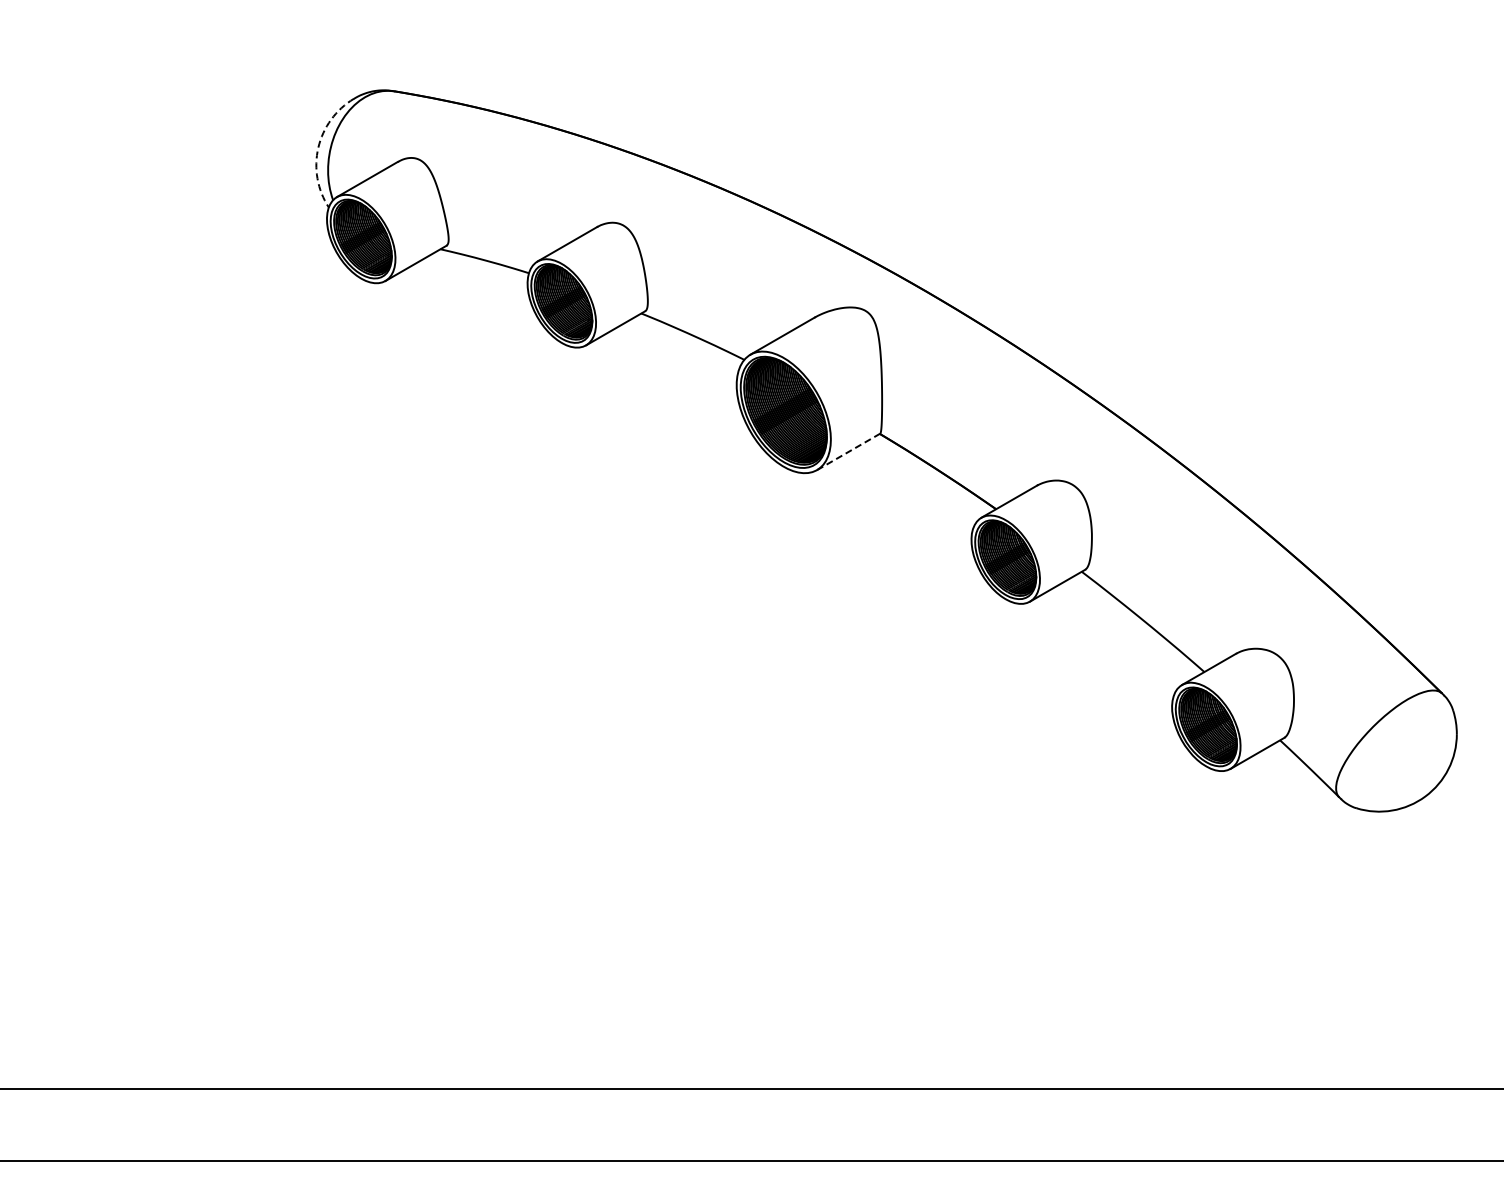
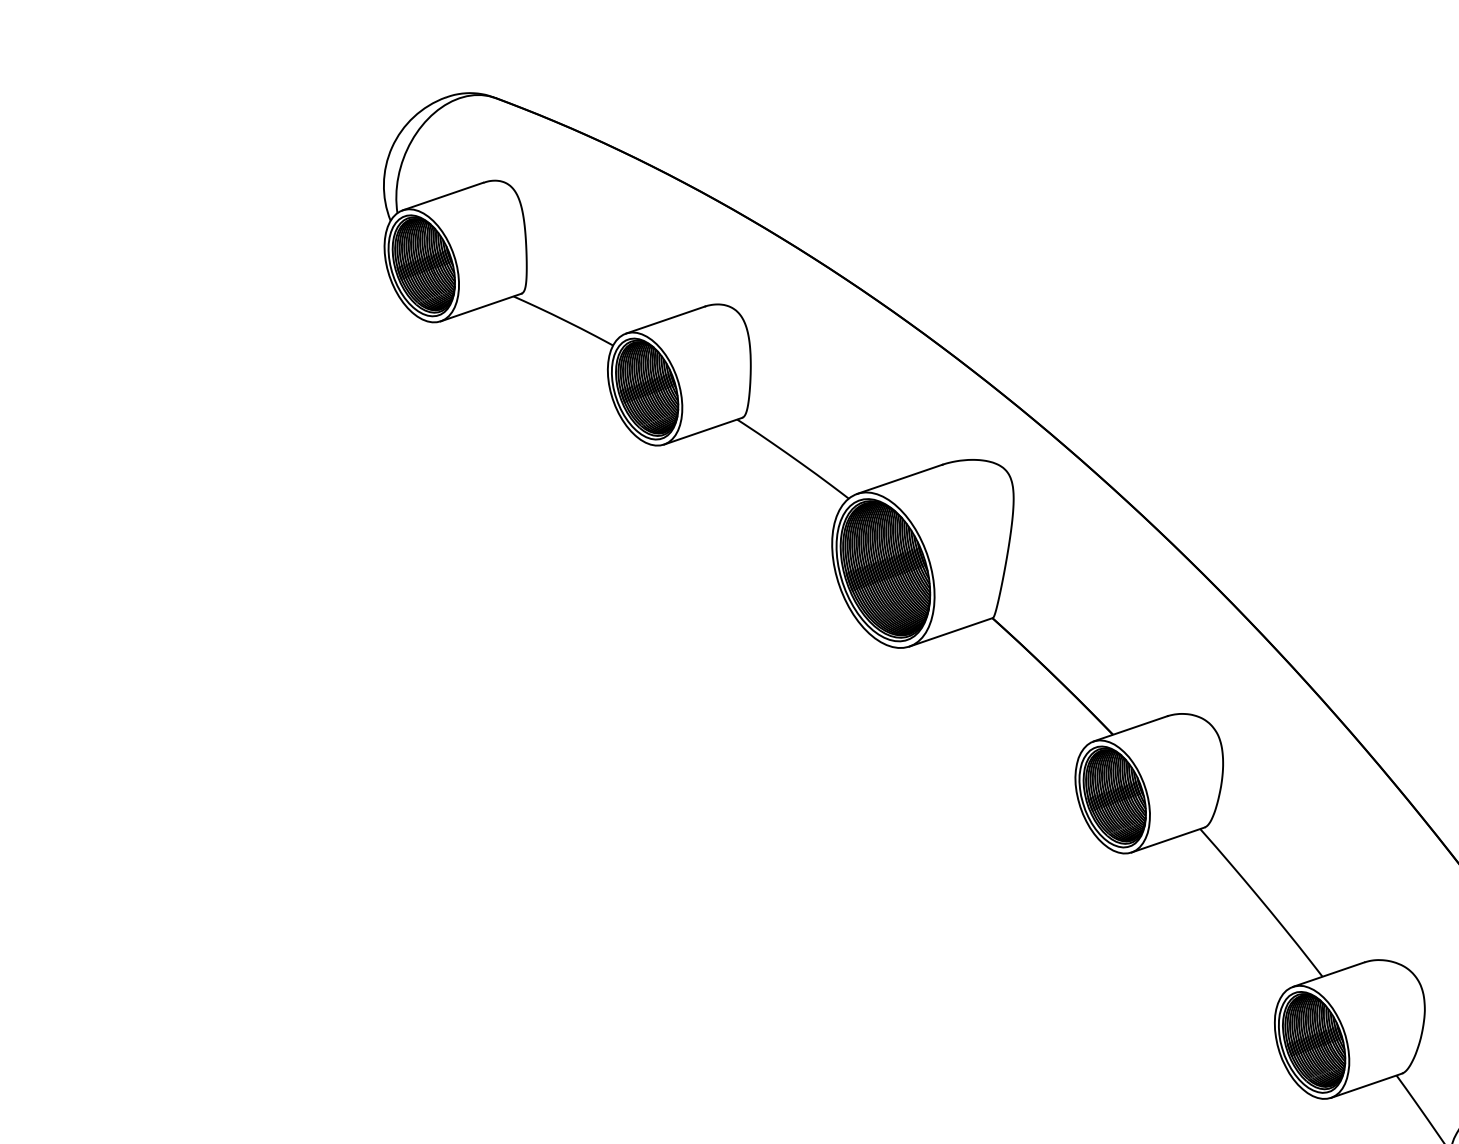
arc: (318, 147) -> (392, 147), dashed -> solid
line: (849, 451) -> (952, 632), dashed -> solid

